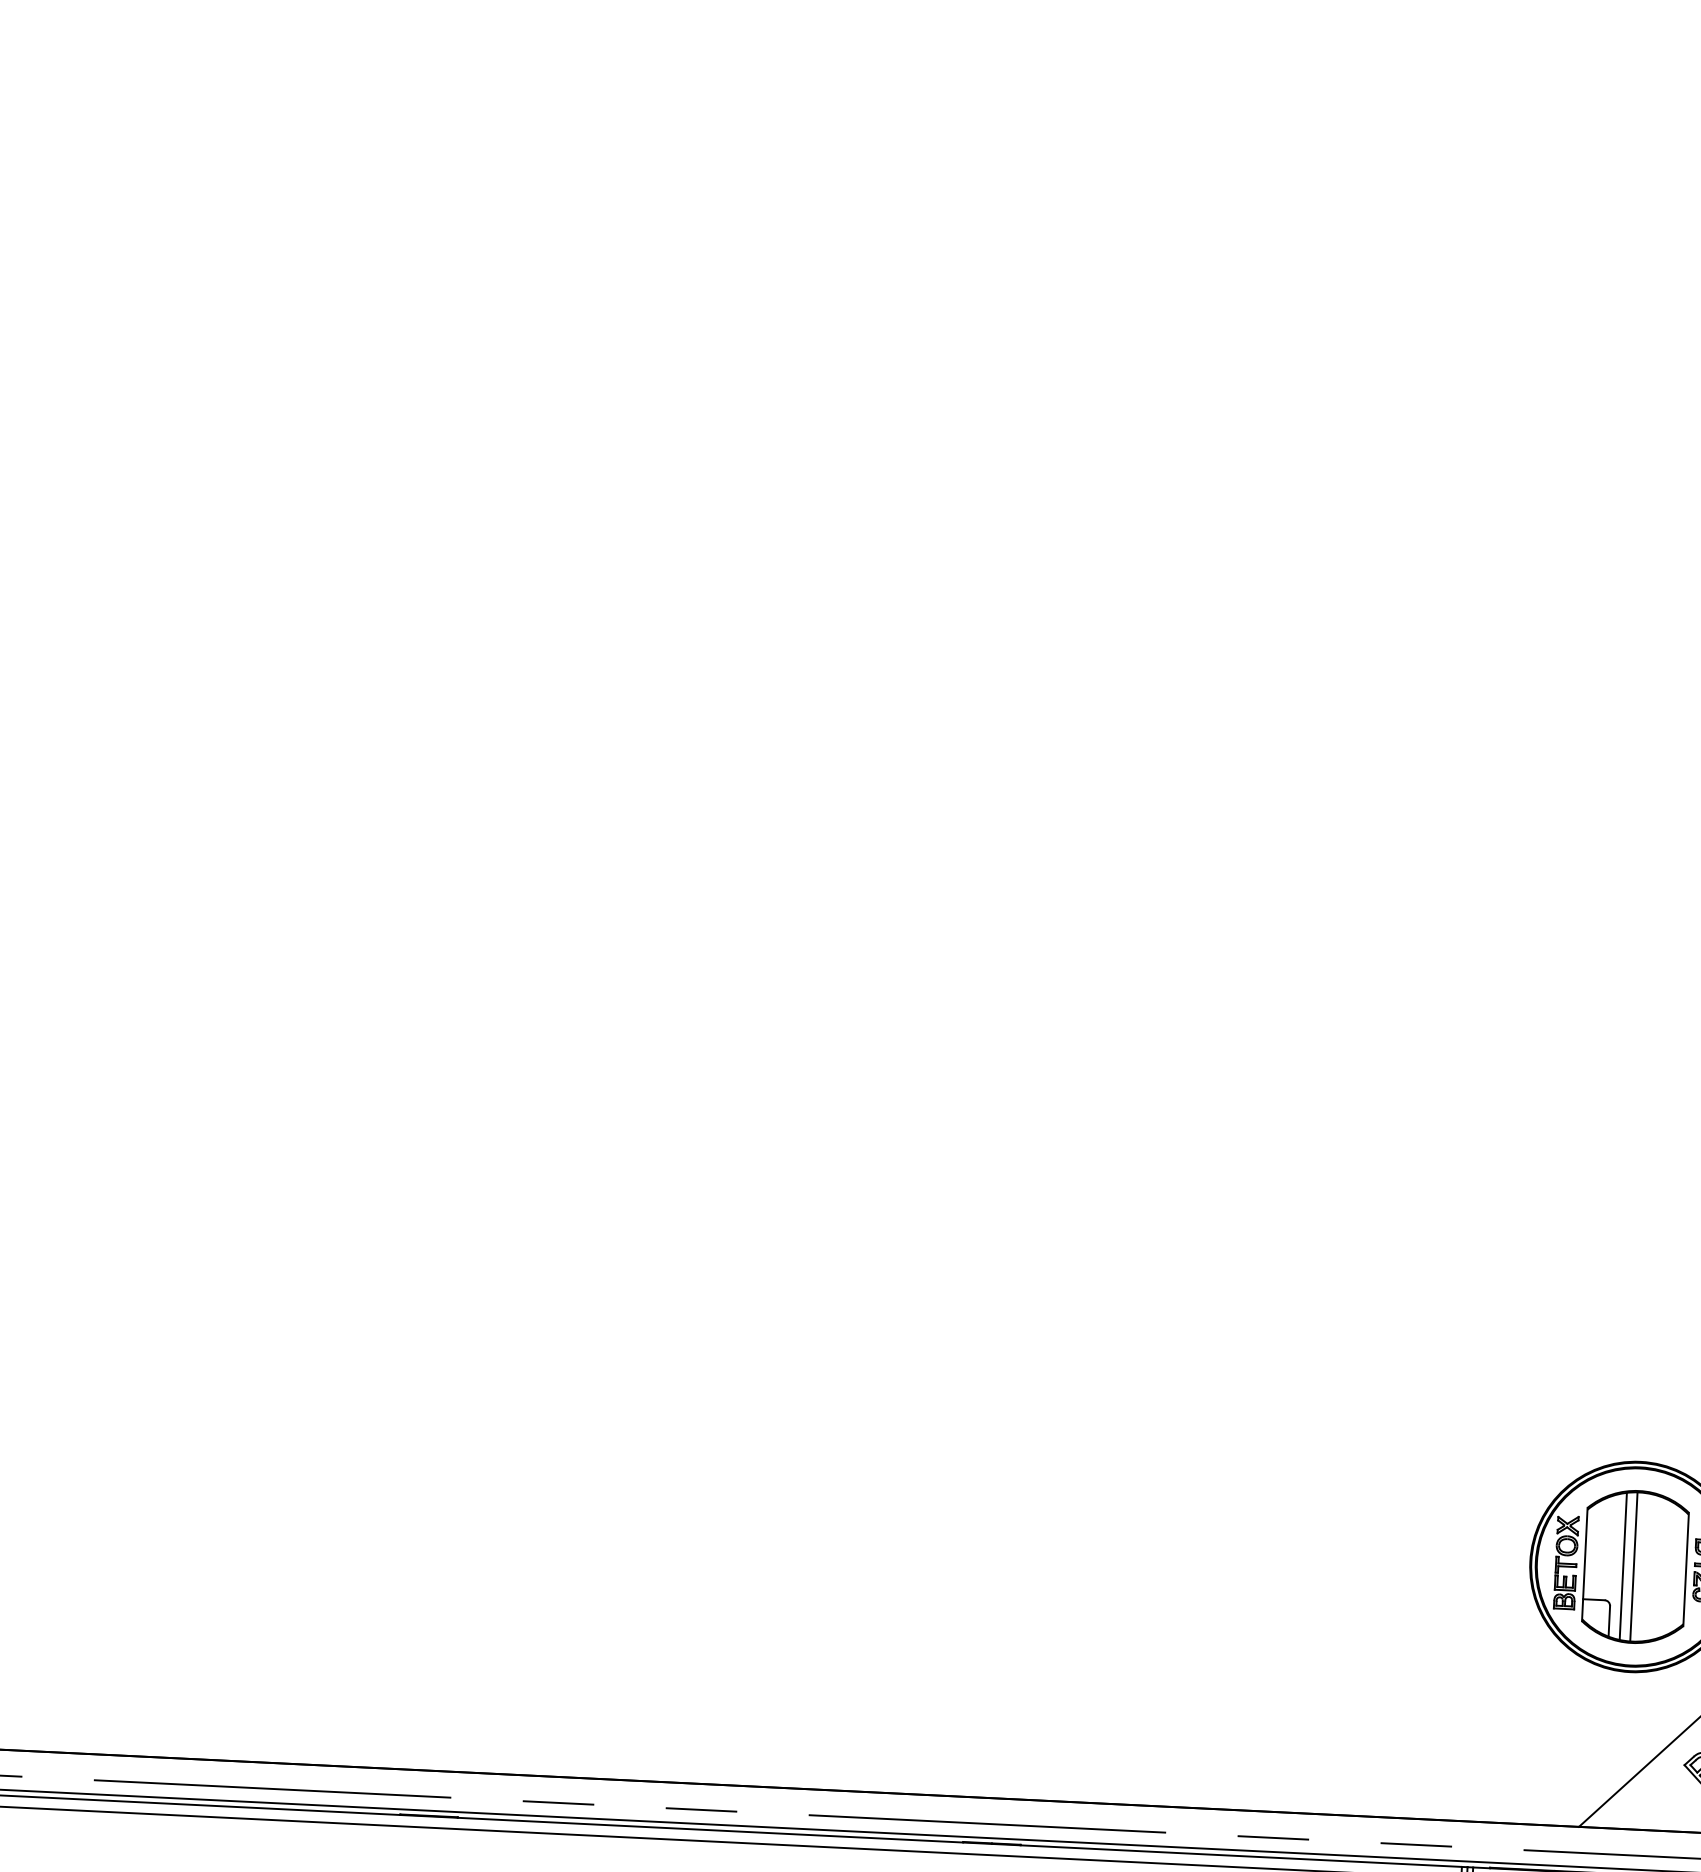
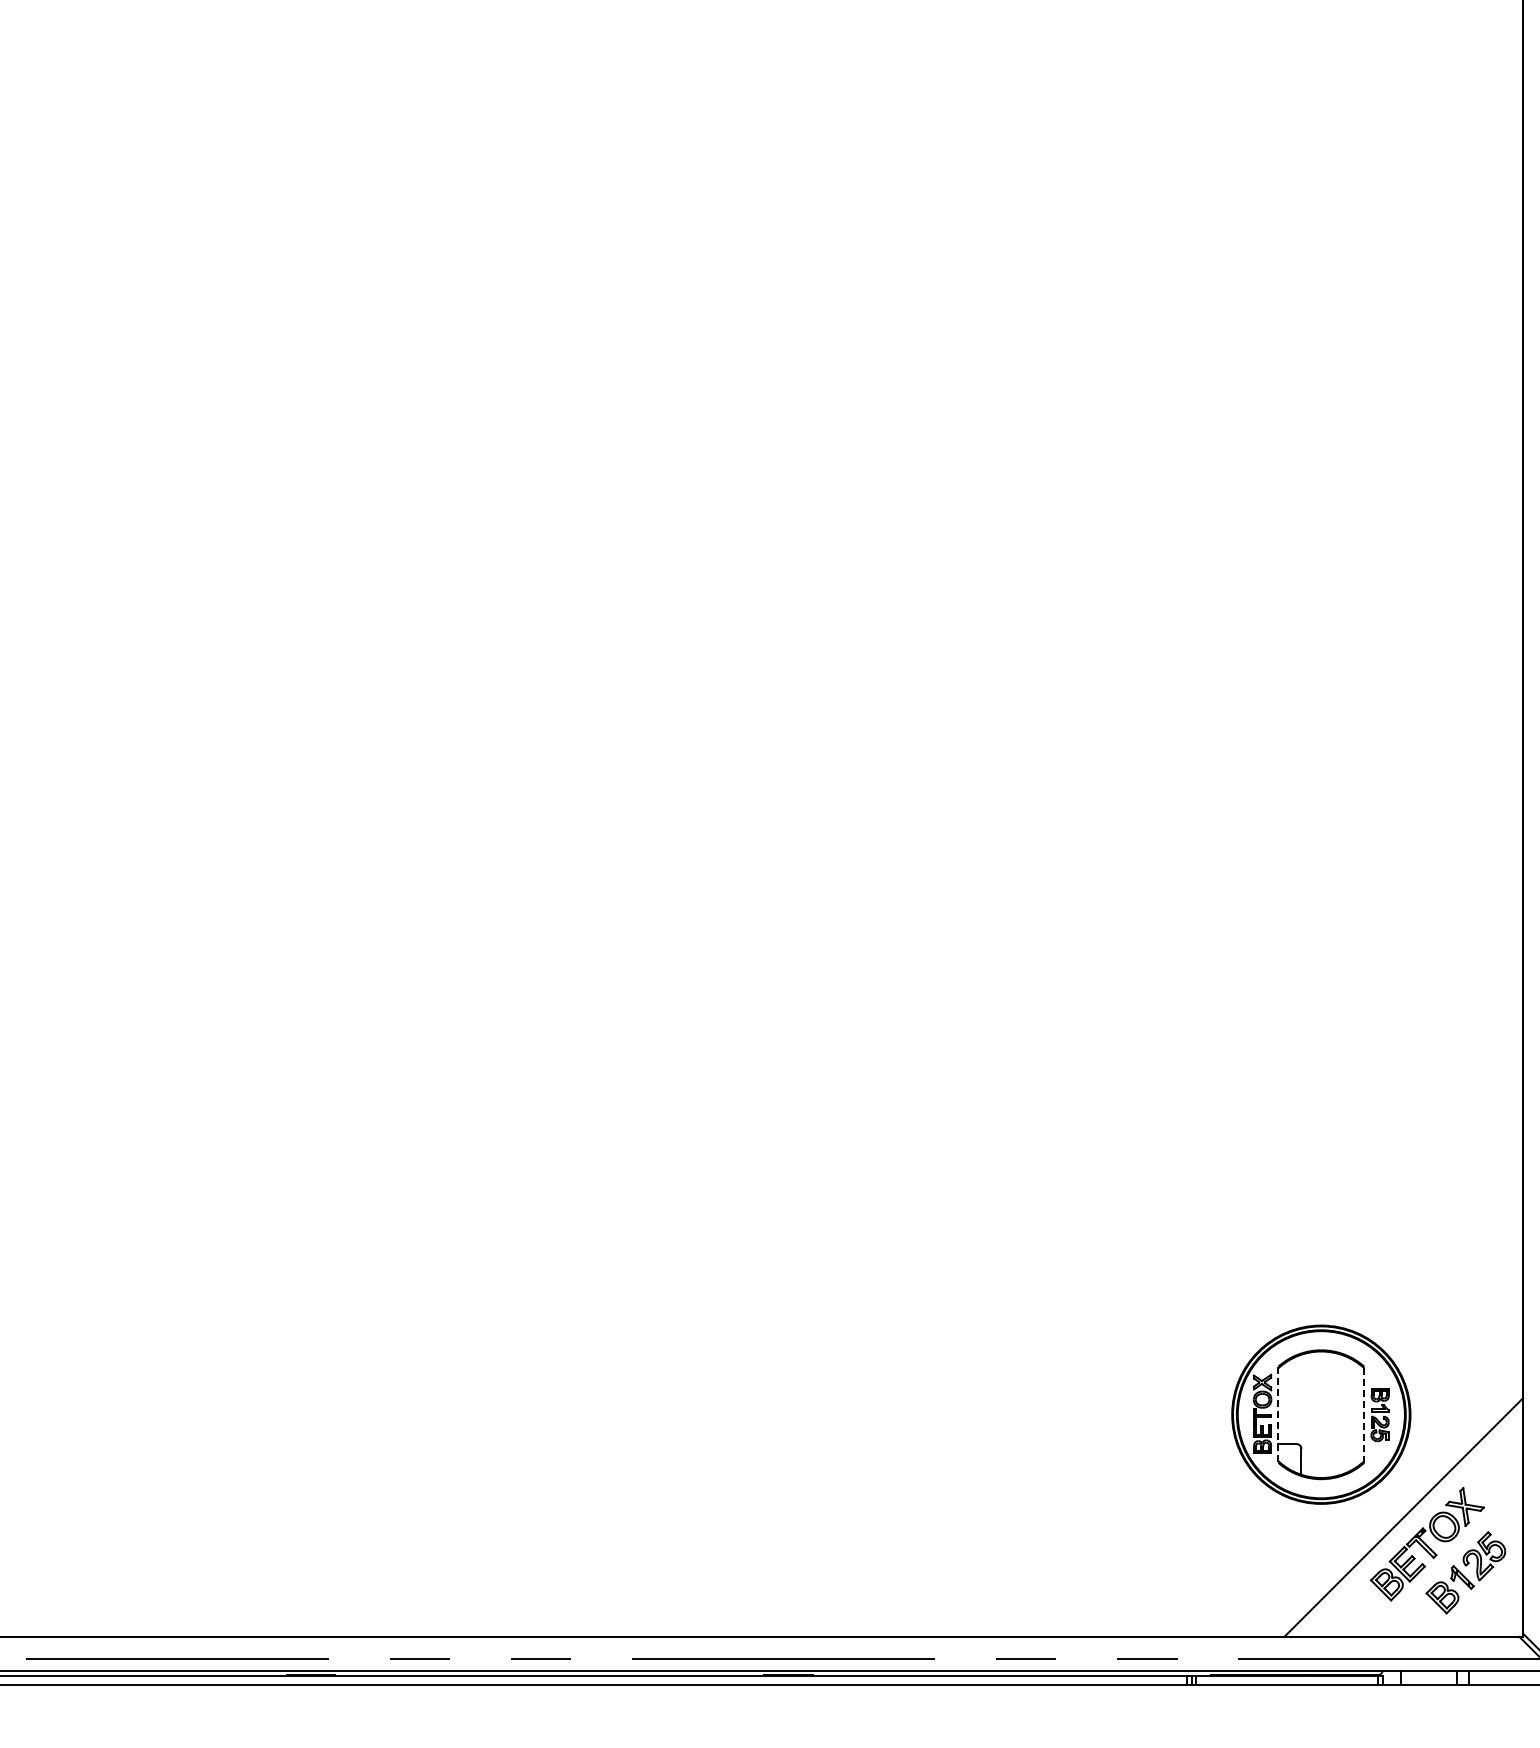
line: (1584, 1565) -> (1278, 1415), solid -> dashed
line: (1623, 1566) -> (1311, 1414), removed
line: (1634, 1566) -> (1320, 1414), removed
line: (1686, 1569) -> (1364, 1414), solid -> dashed

